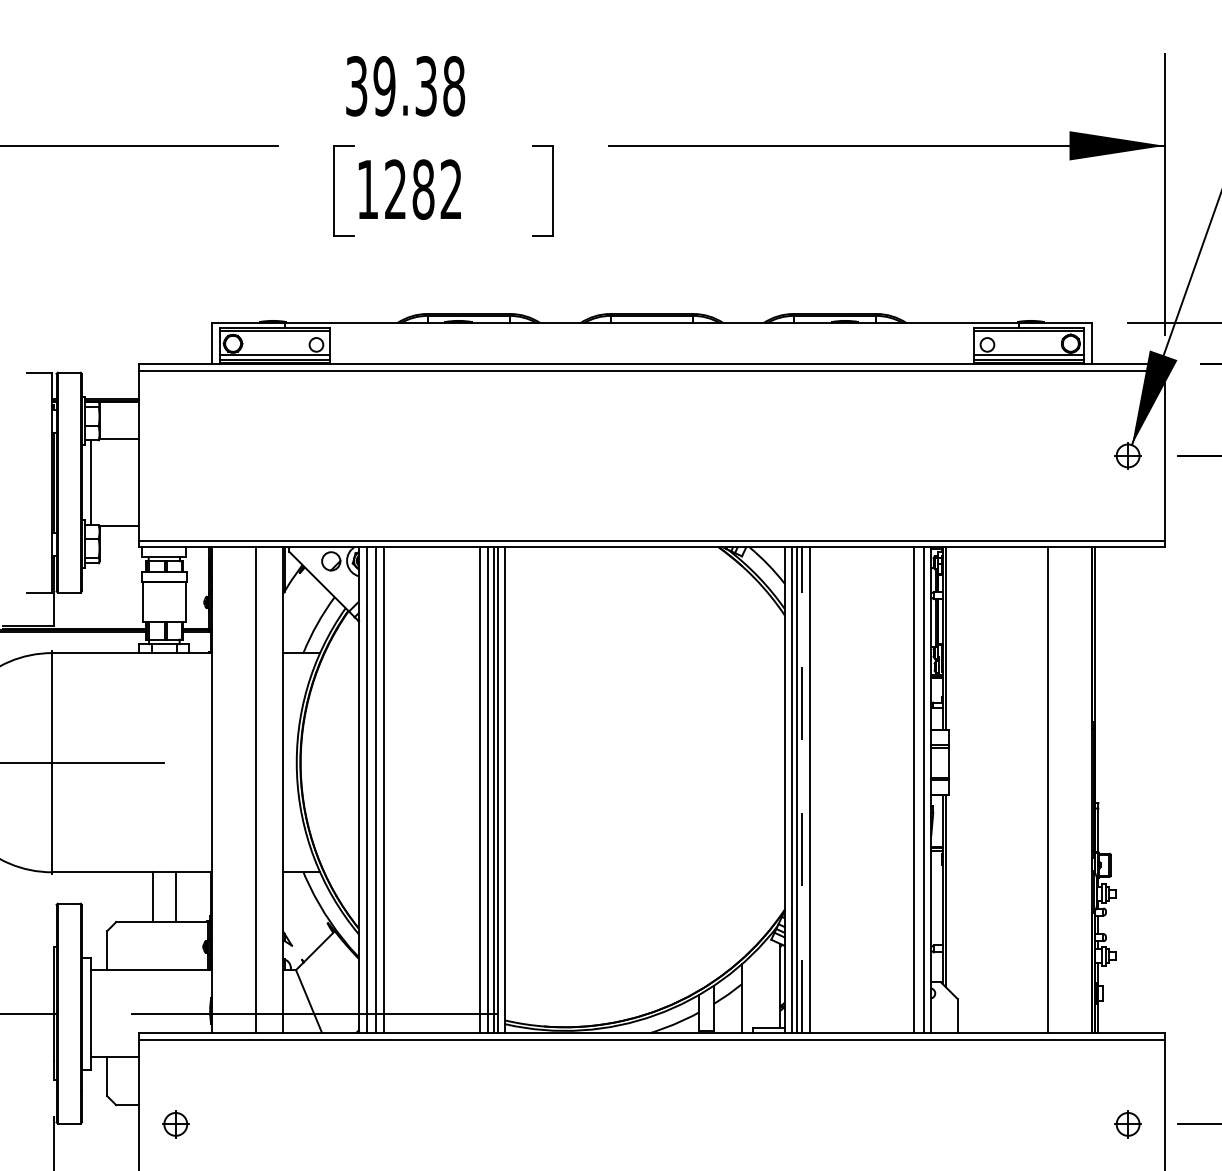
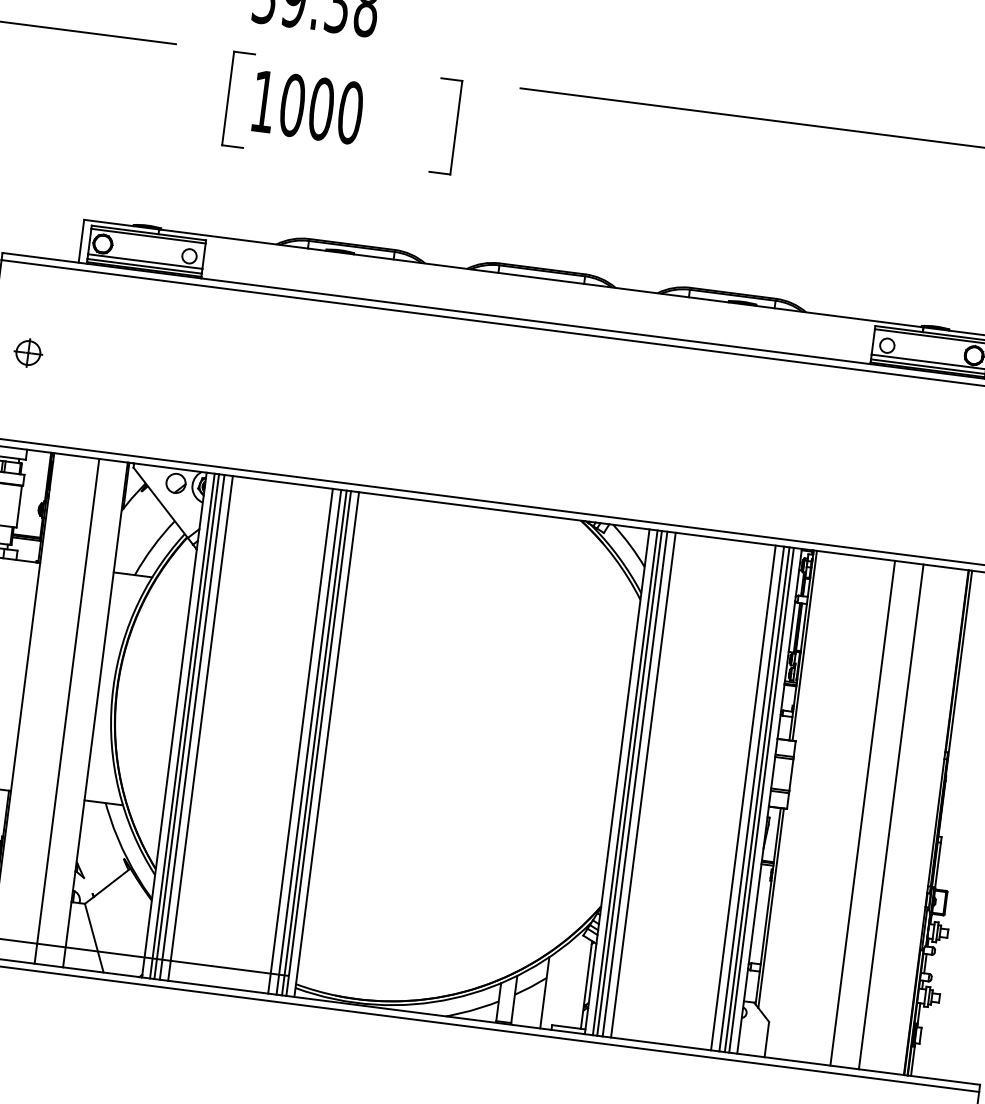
text: (423, 189) -> (321, 108), 1282 -> 1000
part: (175, 455) -> (28, 352), added
line: (370, 789) -> (186, 725), added
line: (906, 789) -> (743, 797), added
line: (919, 789) -> (757, 799), added
line: (1020, 789) -> (862, 812), added
line: (801, 790) -> (634, 784), dashed -> solid

